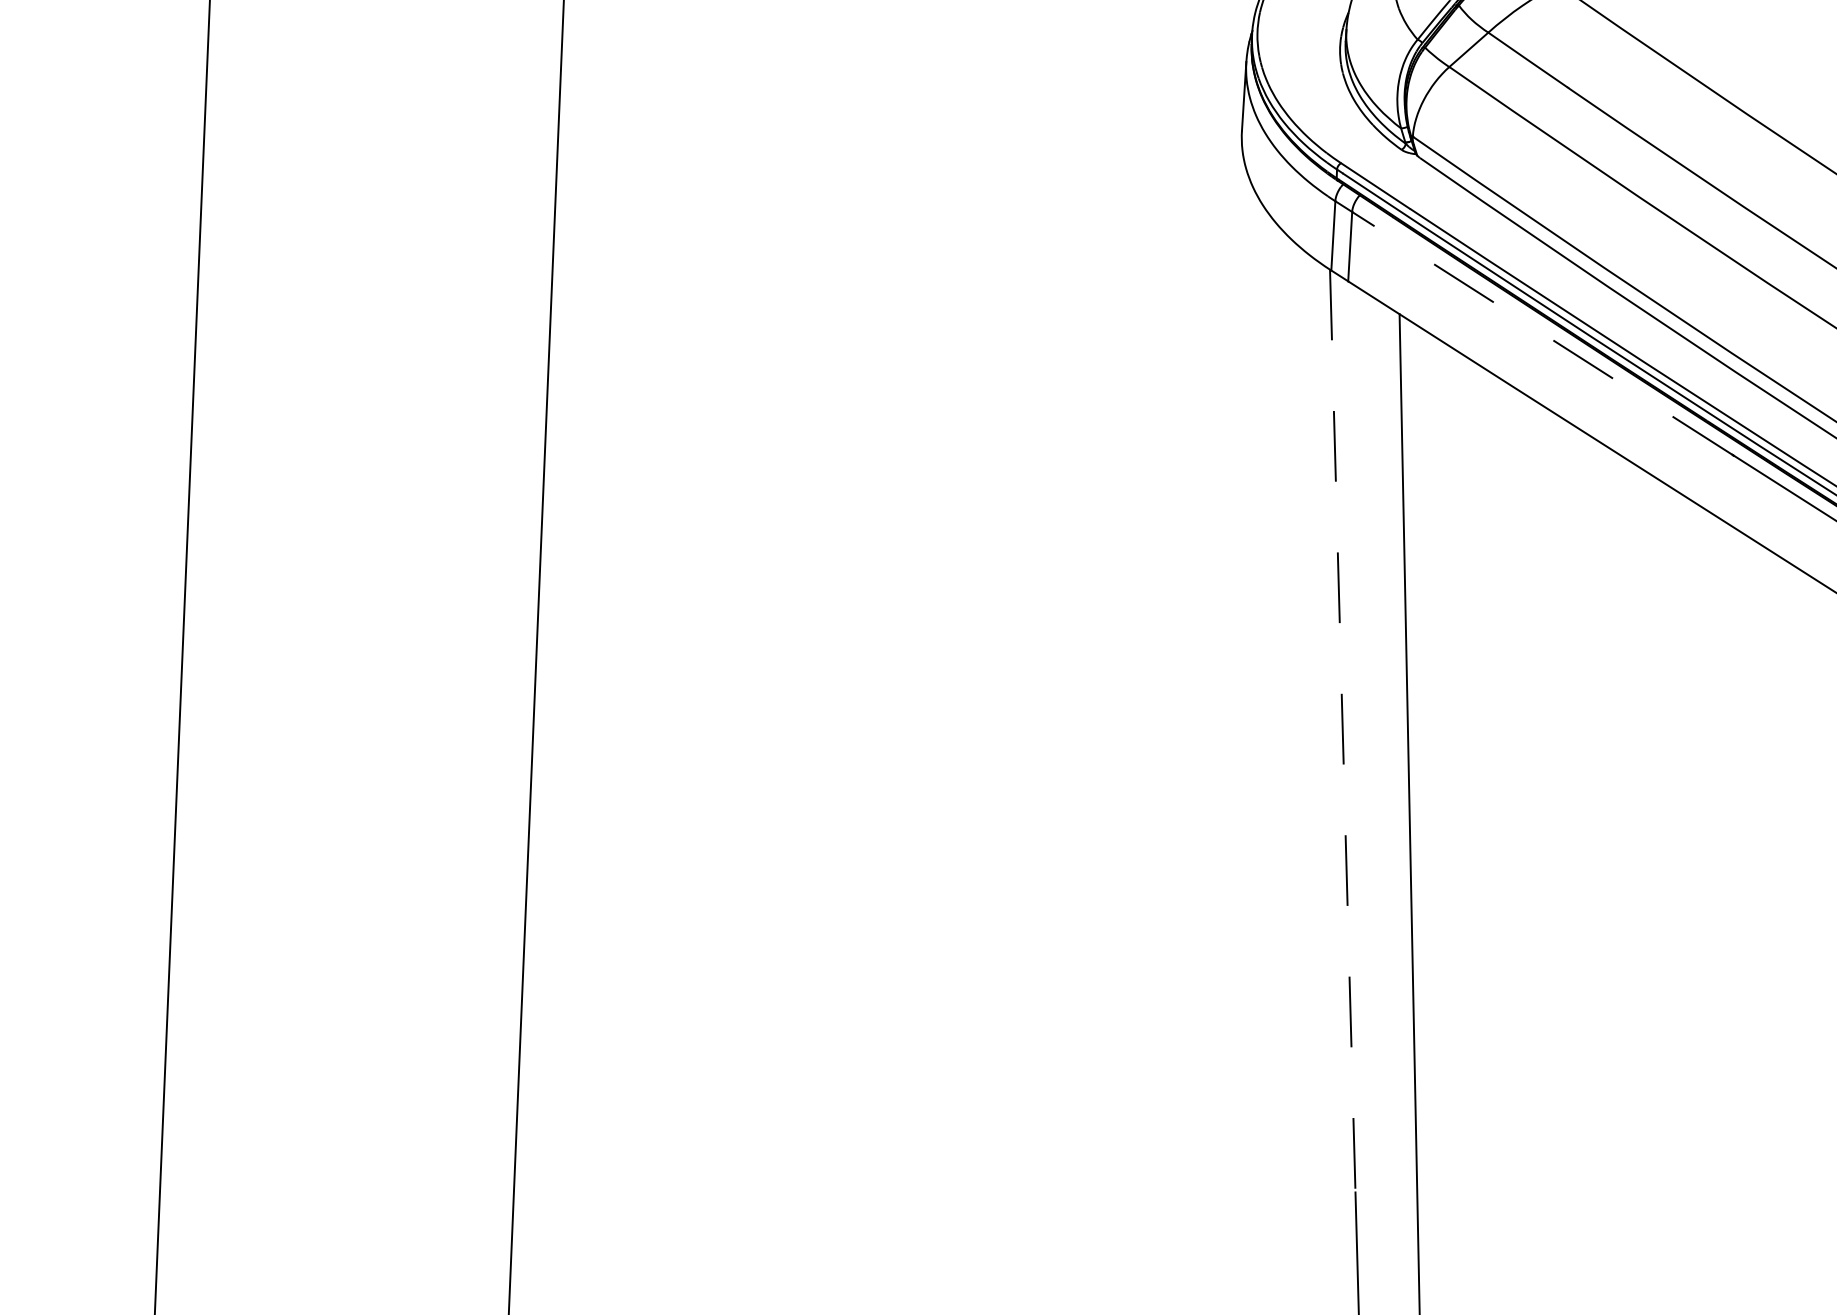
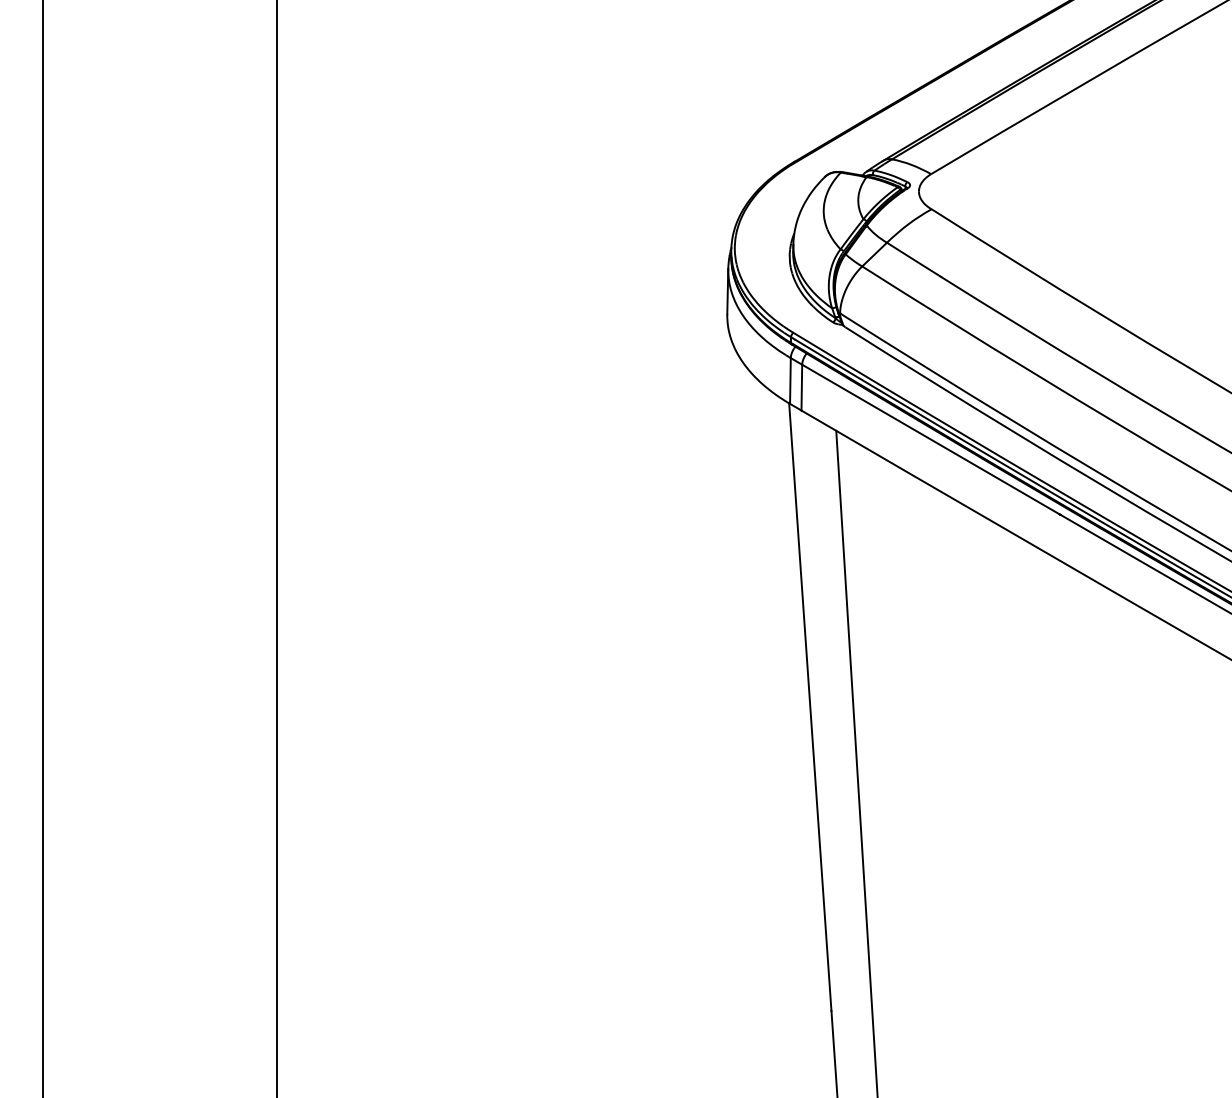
line: (1541, 333) -> (930, 439), dashed -> solid
line: (1343, 731) -> (810, 707), dashed -> solid

